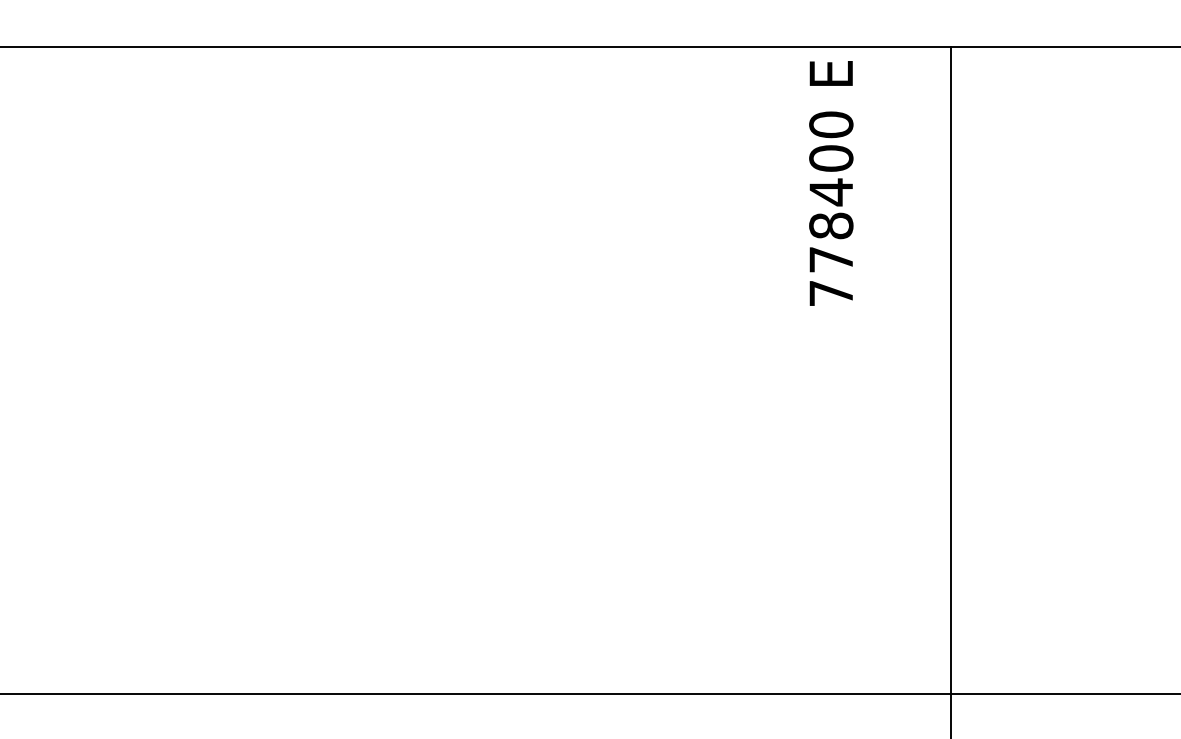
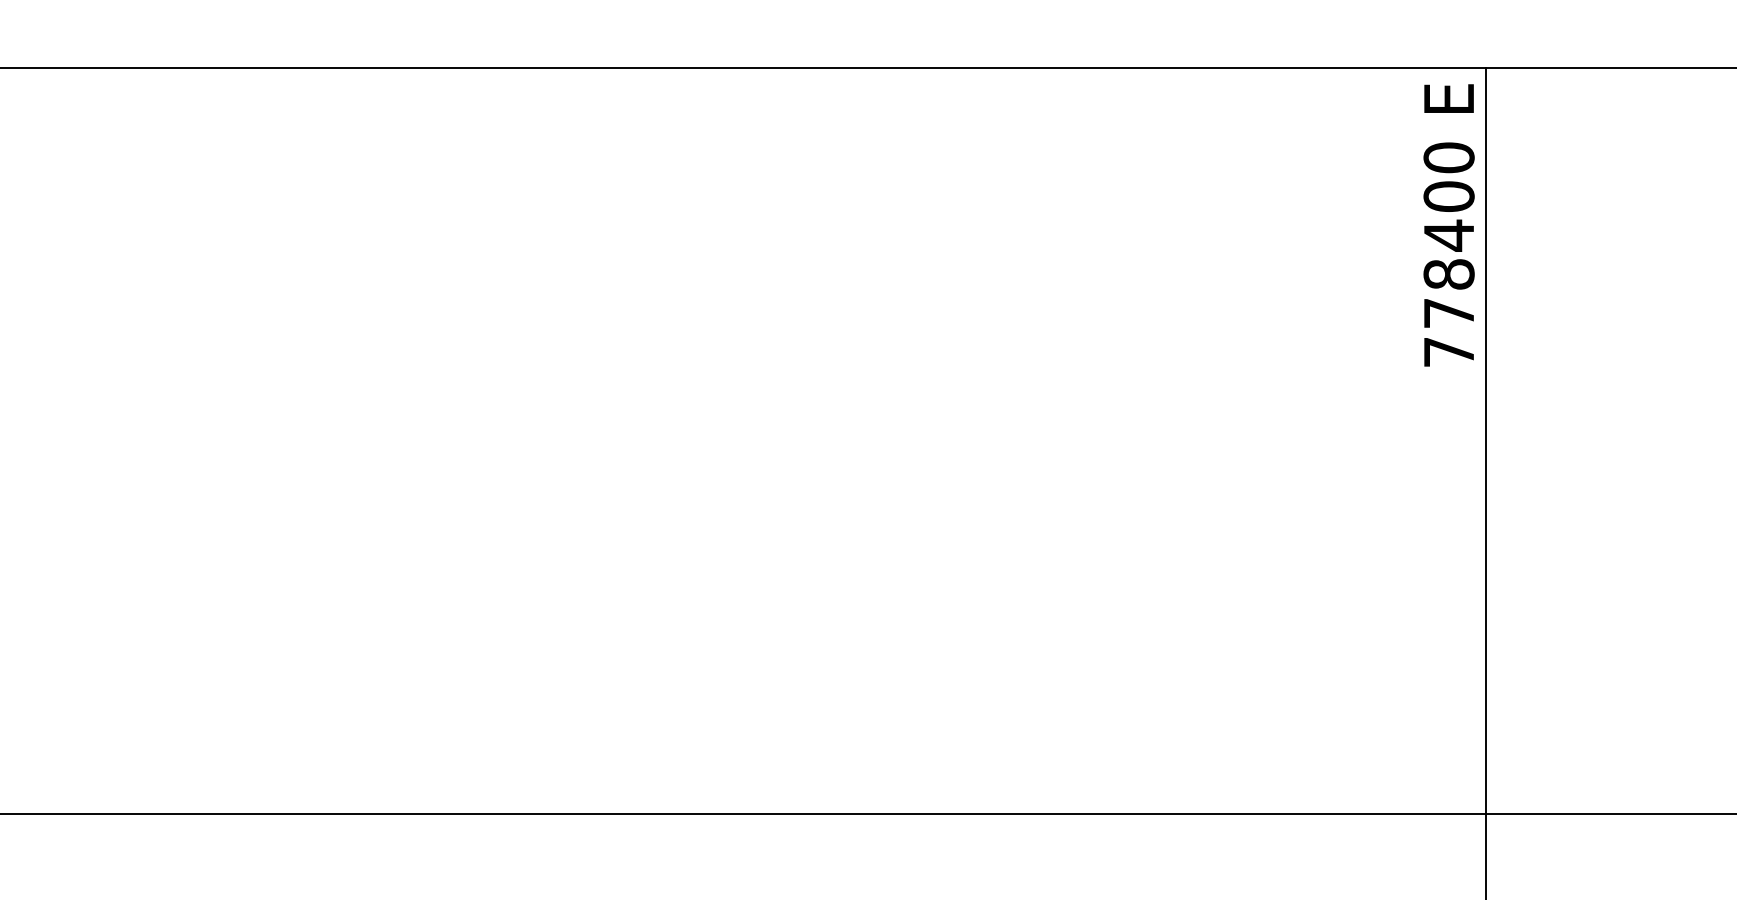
text: (830, 183) -> (1448, 225), moved

